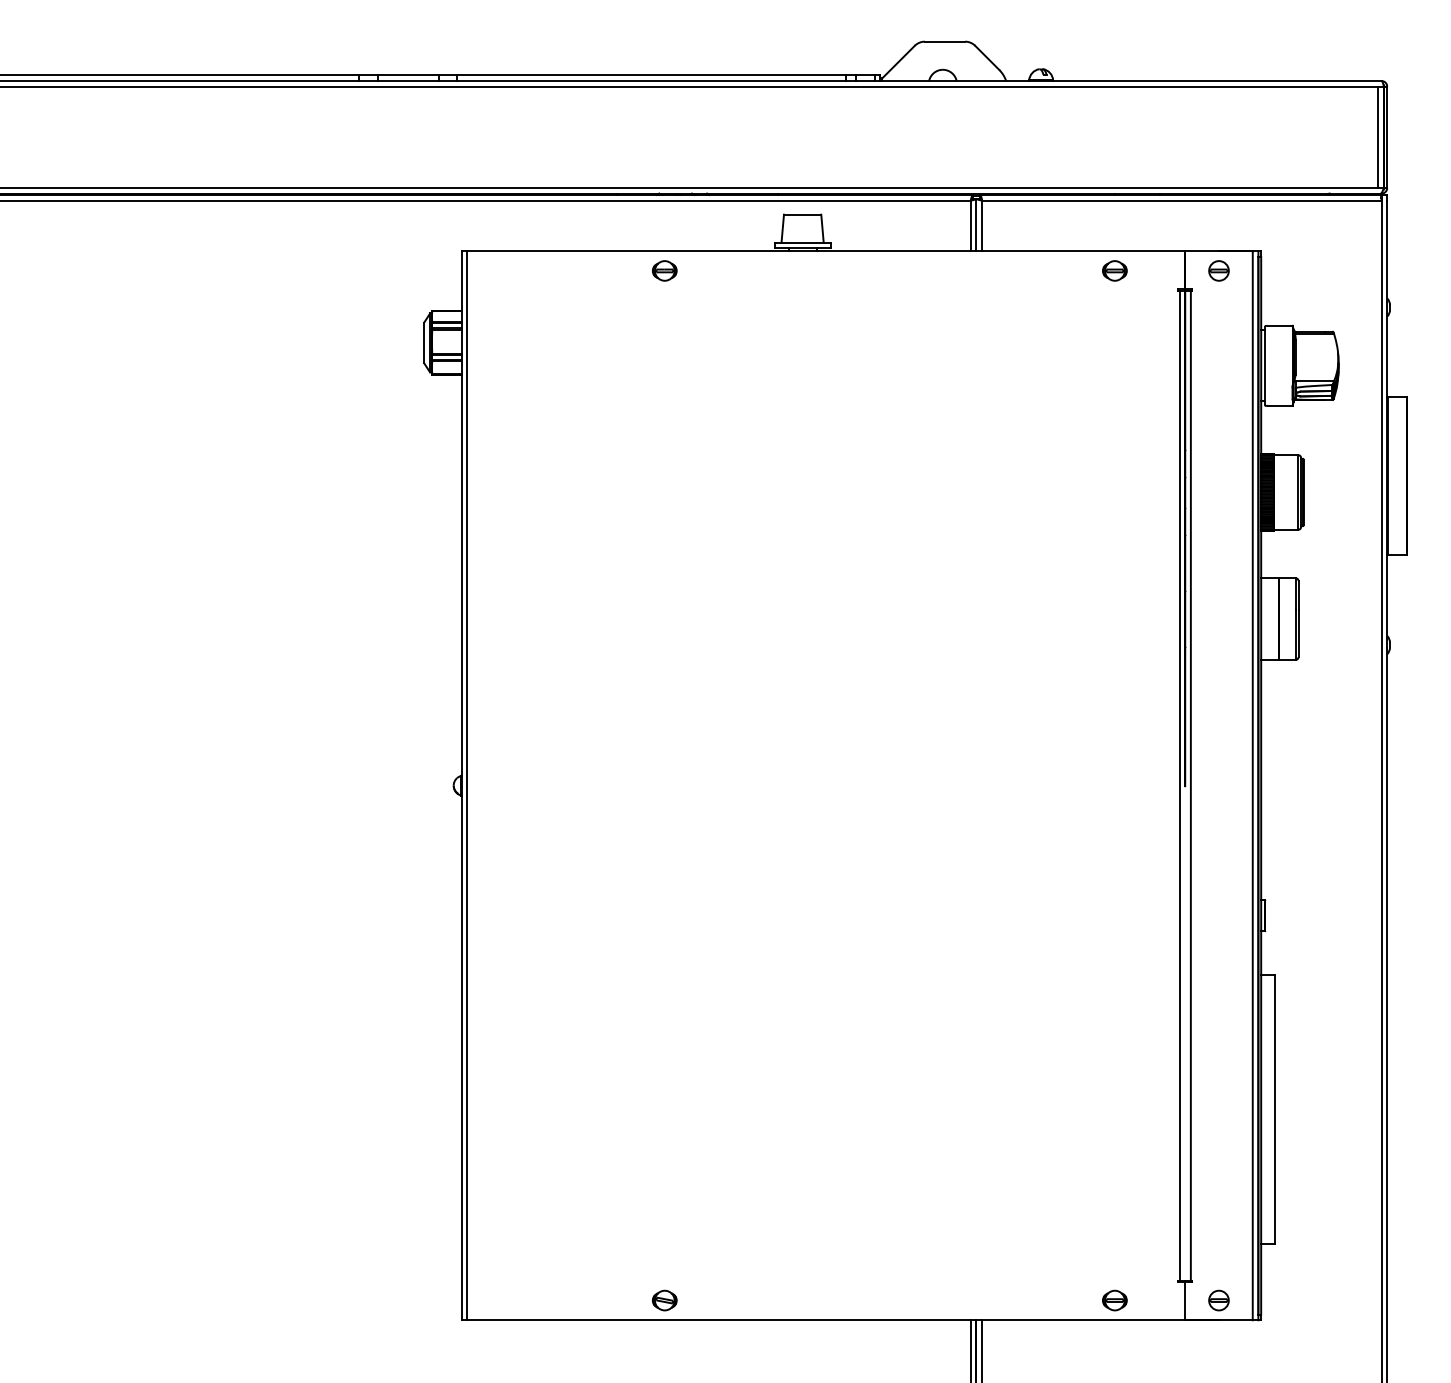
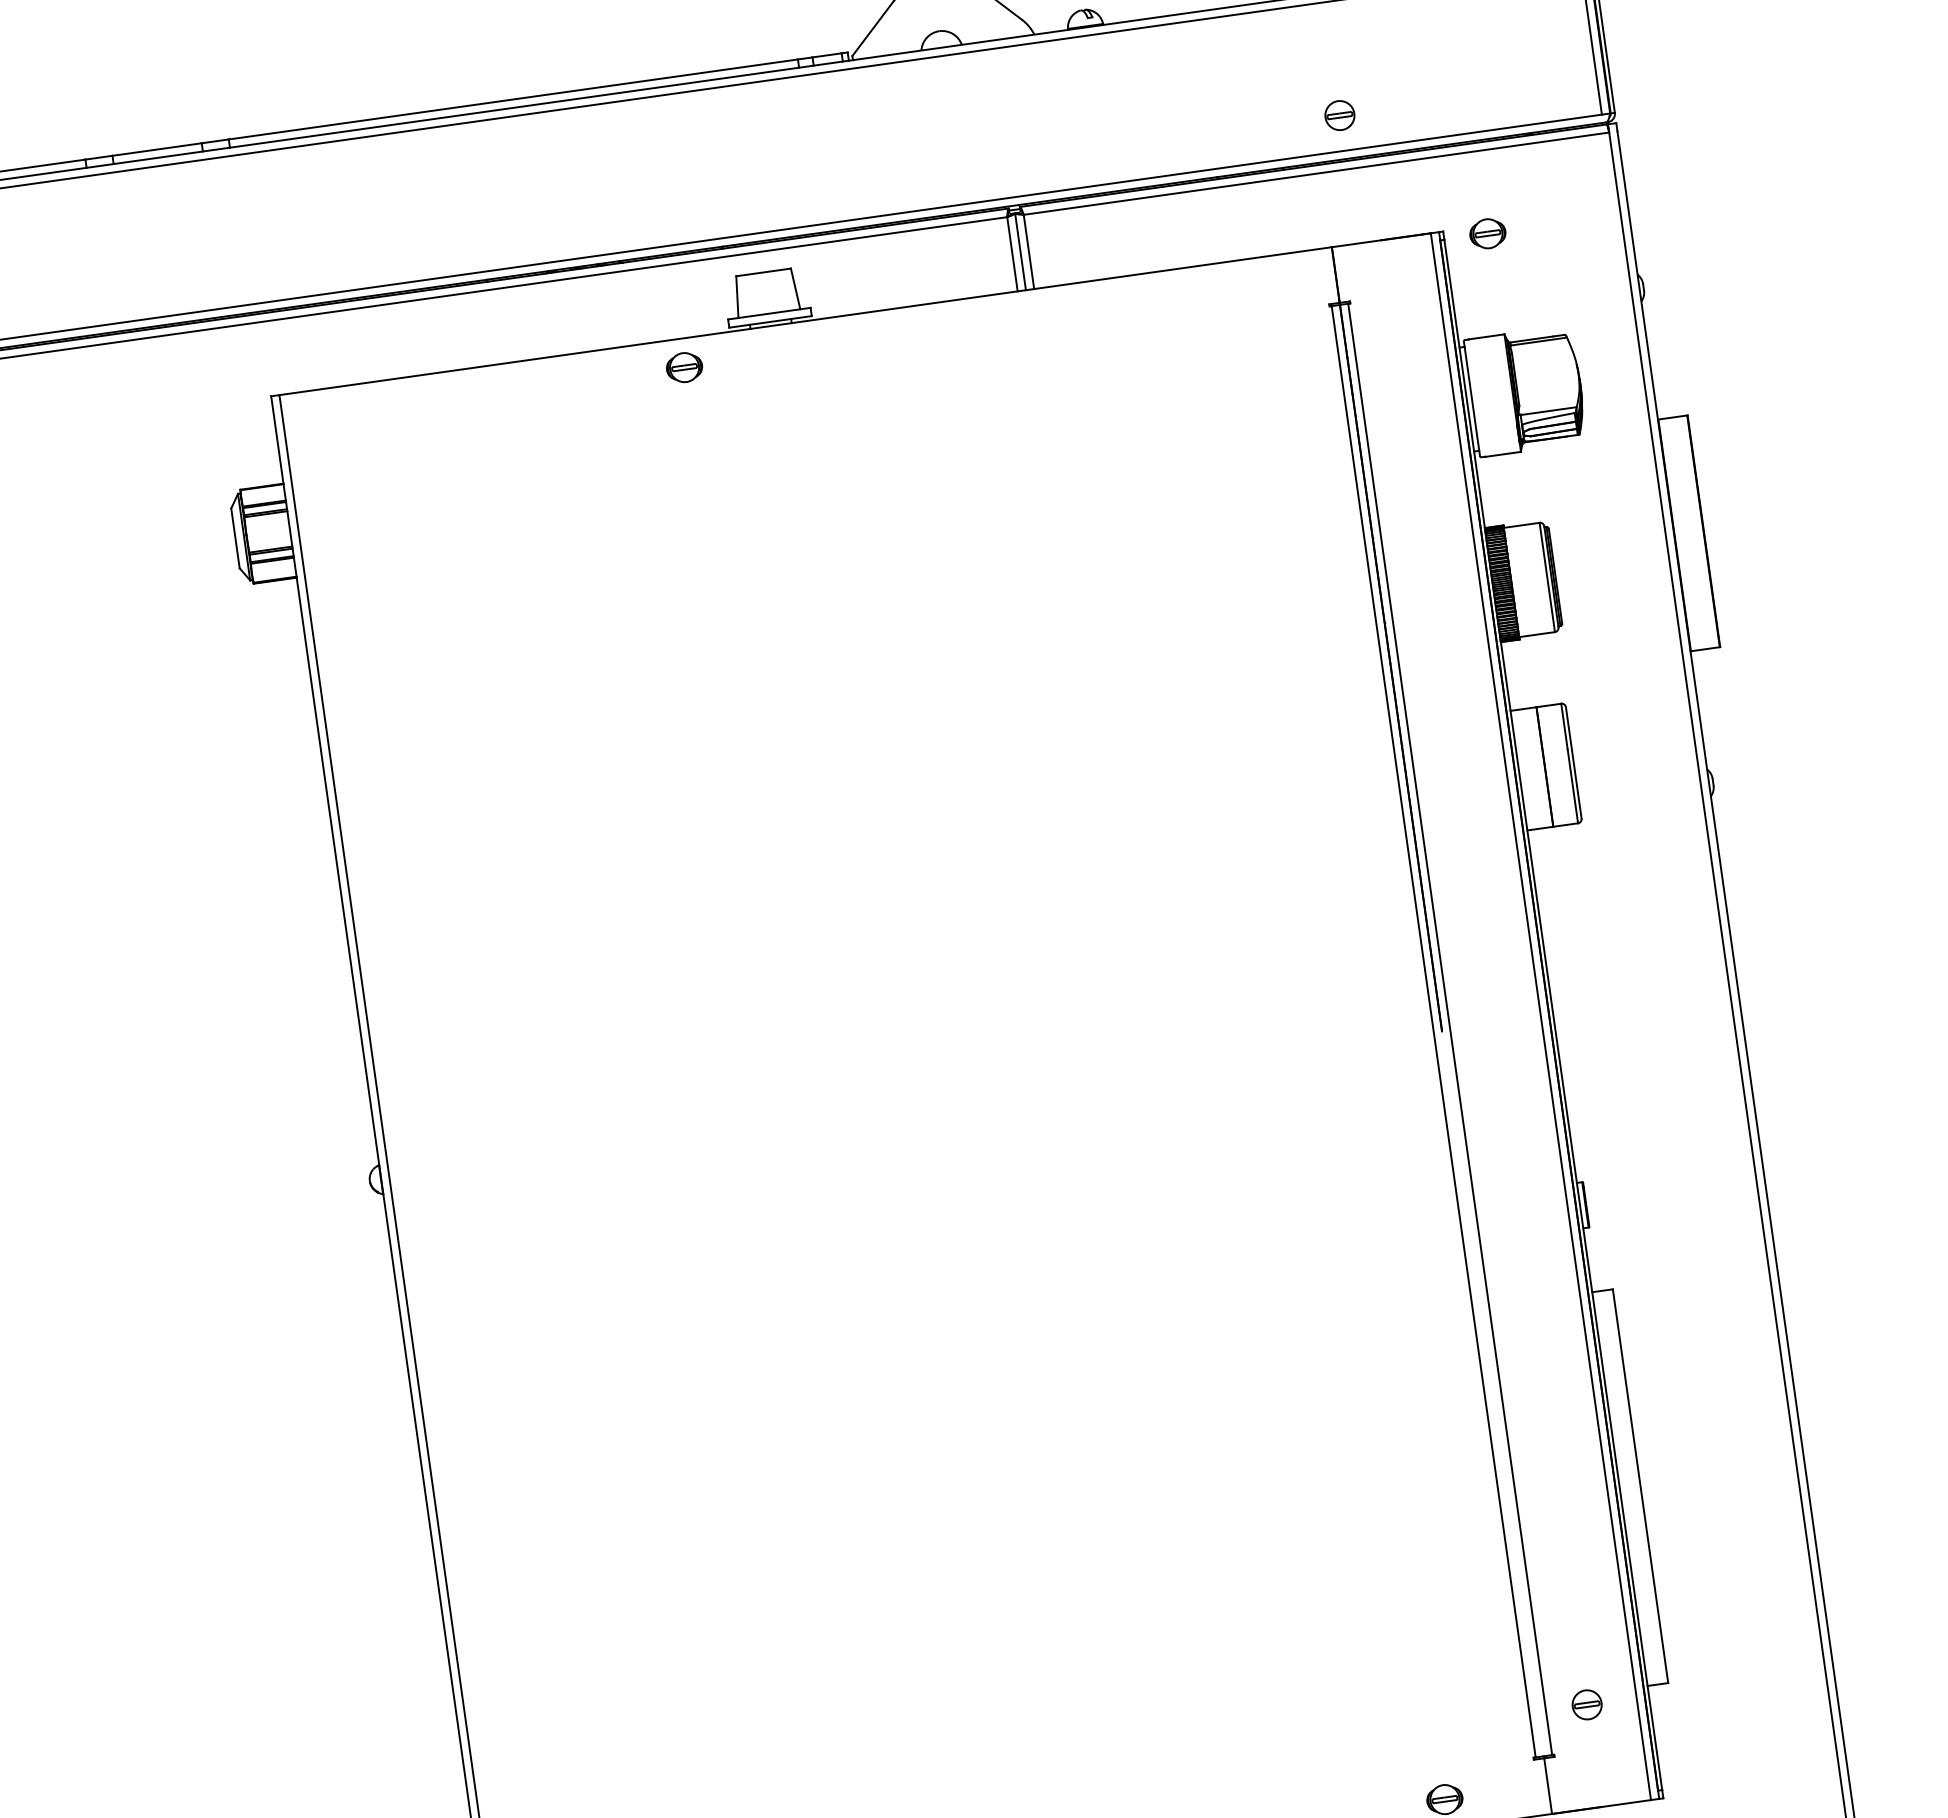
part: (664, 270) -> (684, 367), moved
part: (1114, 270) -> (1487, 233), moved
part: (1218, 270) -> (1339, 115), moved
part: (1218, 1300) -> (1586, 1704), moved

